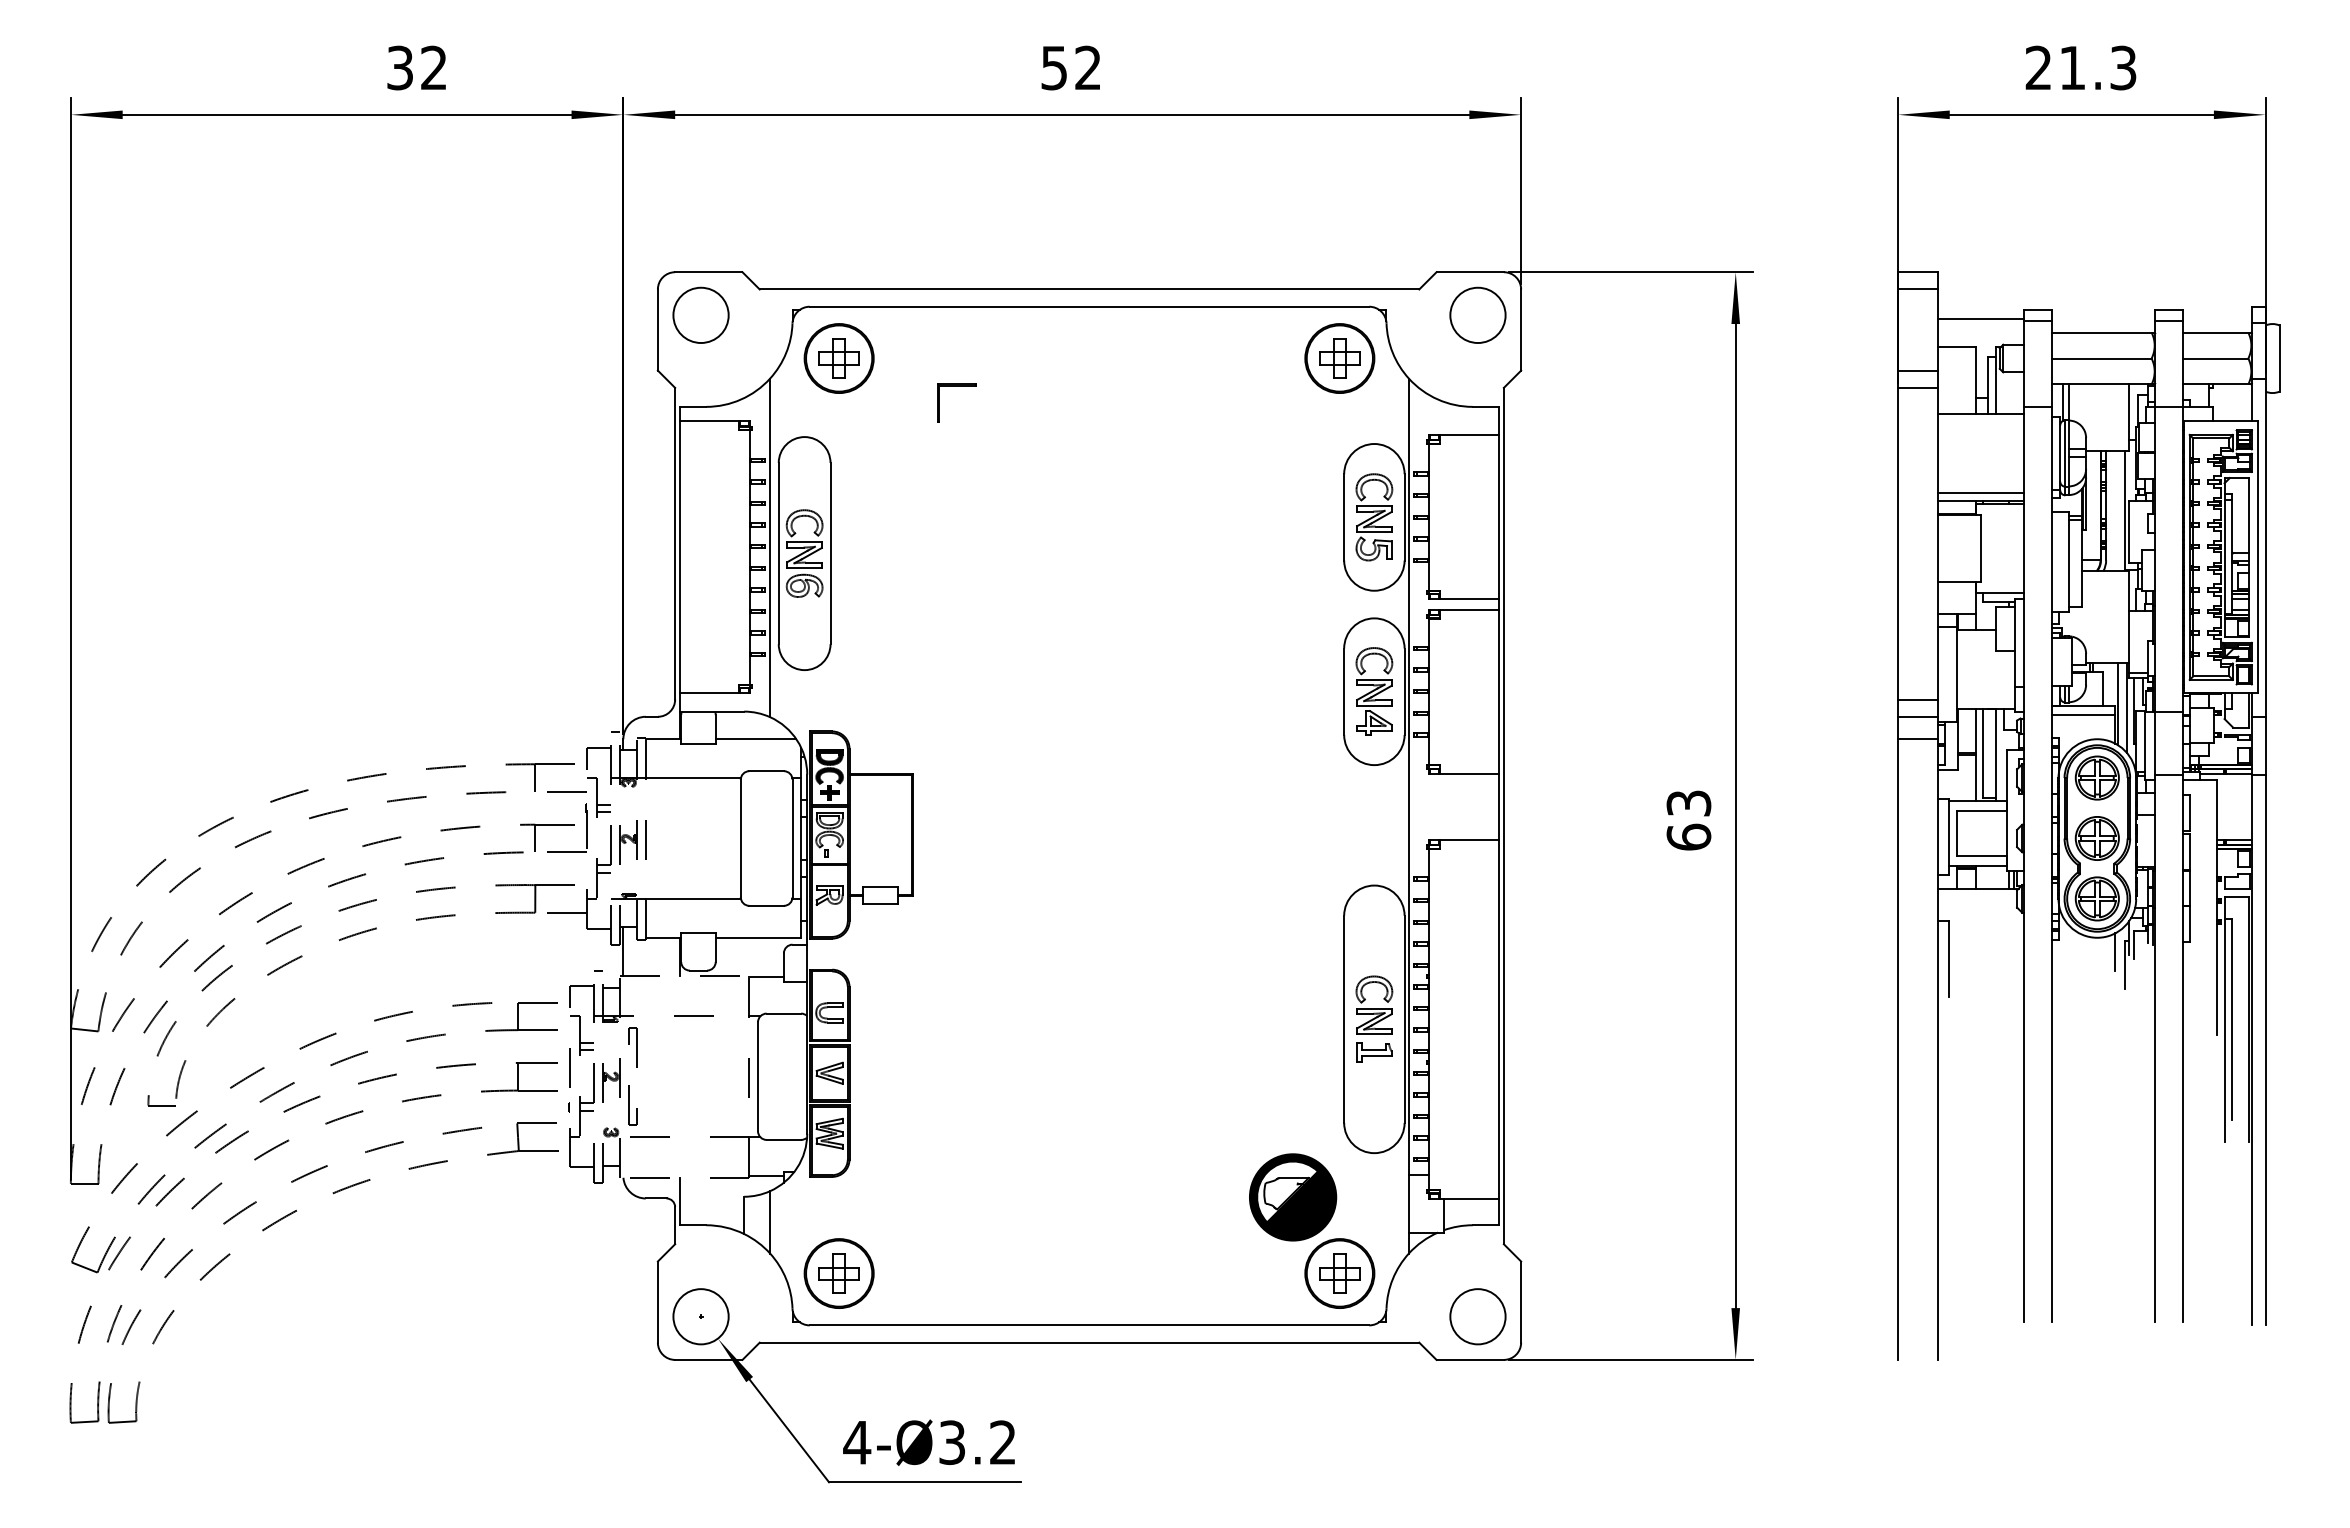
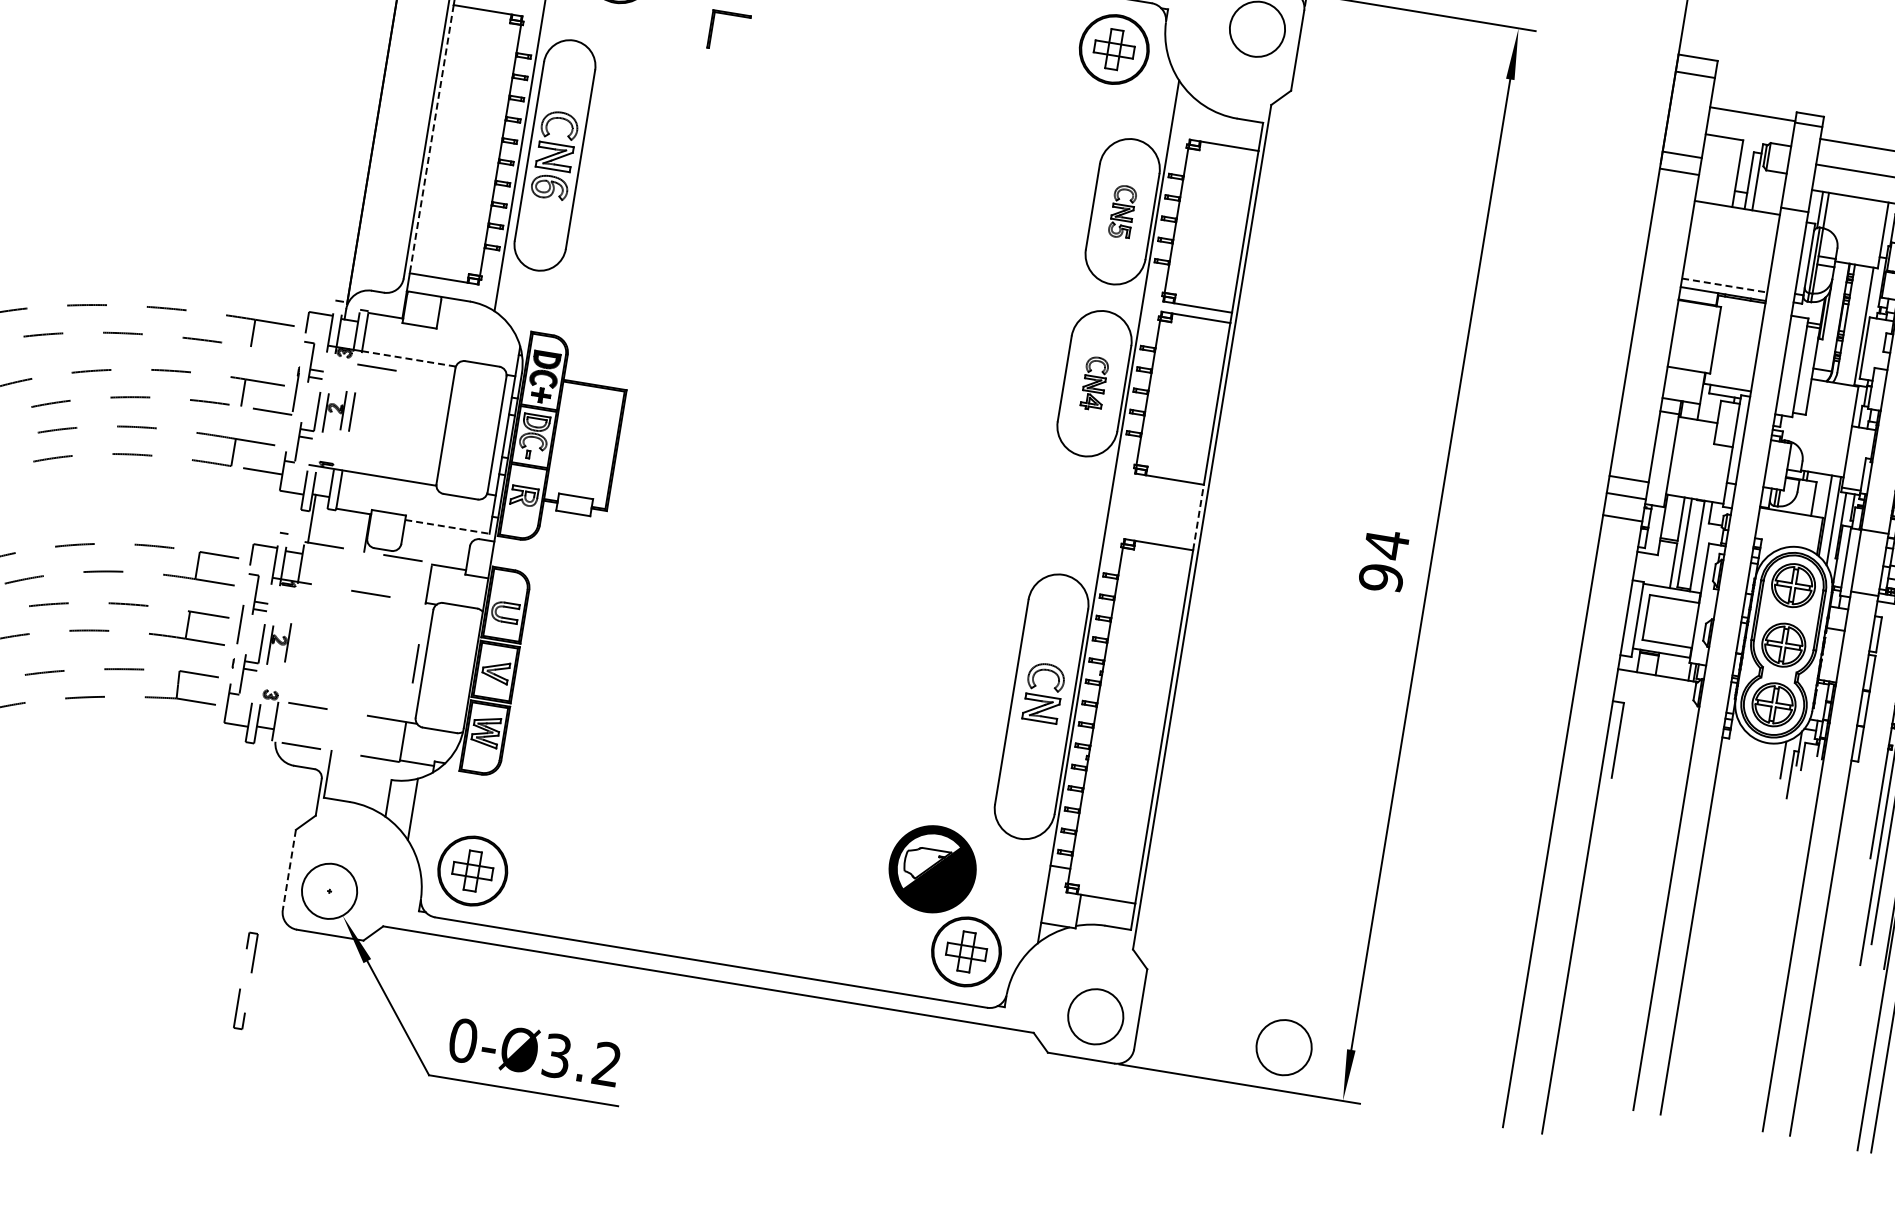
line: (1981, 492) -> (1725, 285), solid -> dashed
part: (1374, 517) -> (1122, 211), size x0.6
line: (680, 557) -> (431, 139), solid -> dashed
part: (1374, 691) -> (1094, 383), size x0.6
line: (2083, 715) -> (1789, 521), removed
line: (755, 739) -> (476, 330), removed
line: (693, 778) -> (409, 359), solid -> dashed
line: (566, 791) -> (376, 367), moved
line: (1498, 806) -> (1198, 516), solid -> dashed
text: (1688, 819) -> (1383, 560), 63 -> 94
line: (758, 937) -> (447, 526), solid -> dashed
part: (1374, 1052) -> (1036, 739), removed
part: (629, 1085) -> (241, 989), moved
line: (657, 1302) -> (288, 870), solid -> dashed
circle: (1668, 1316) -> (1283, 1047), added
text: (857, 1442) -> (463, 1040), 4-Ø3.2 -> 0-Ø3.2

